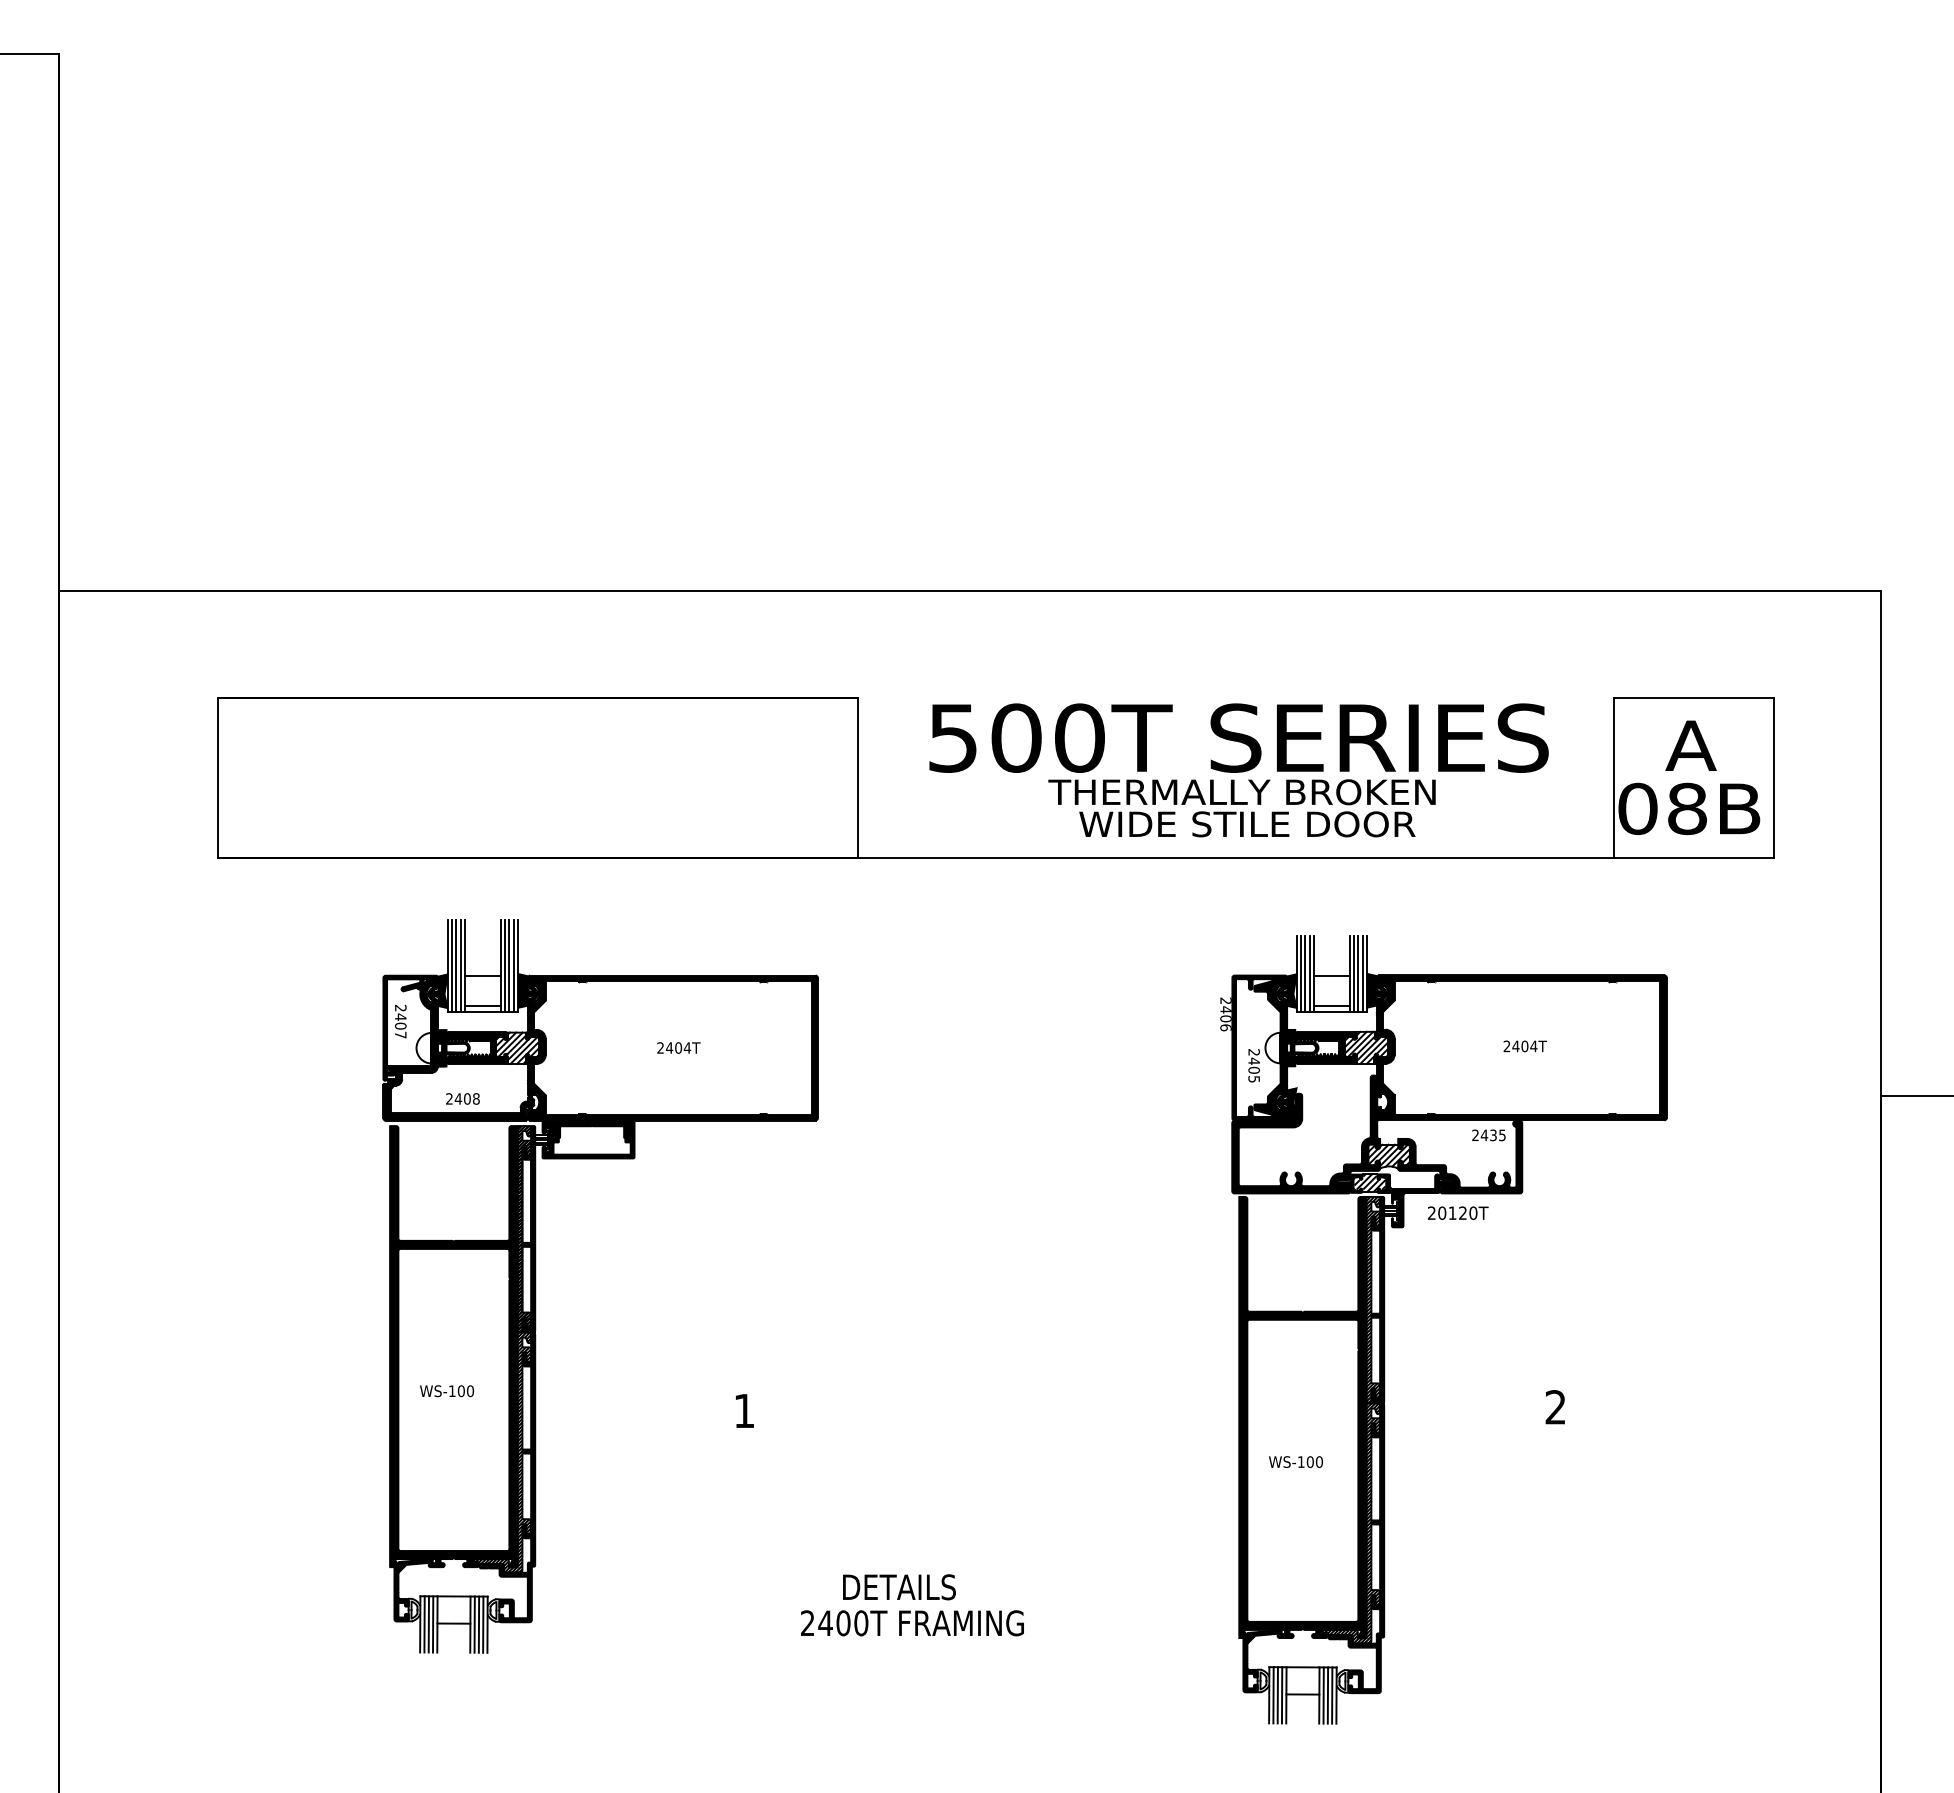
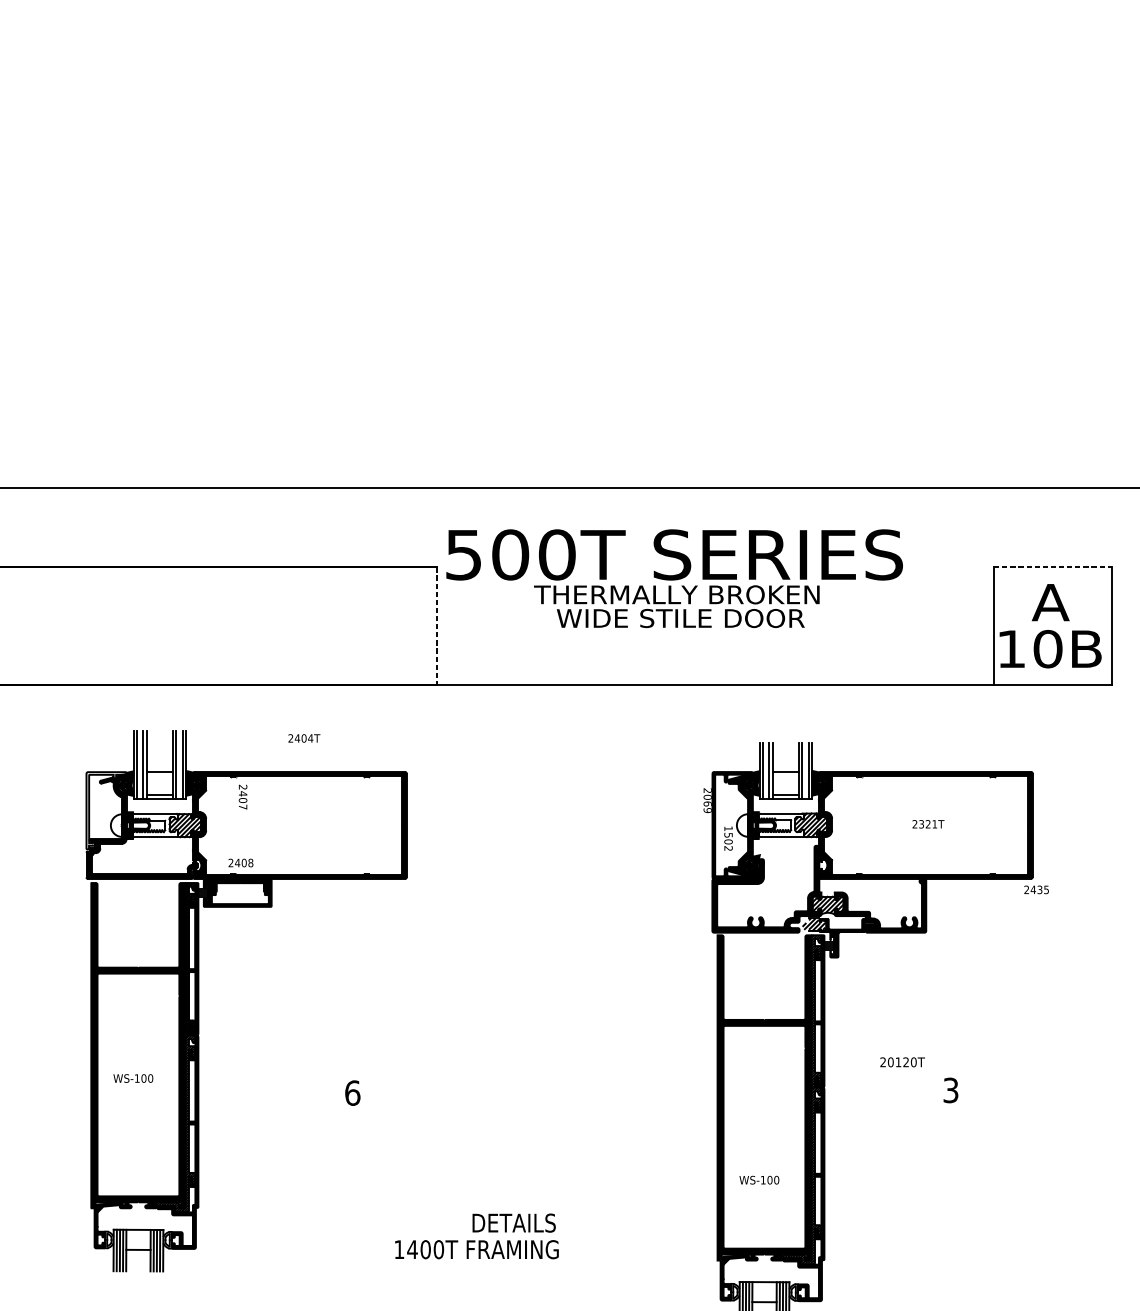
line: (1694, 697) -> (1053, 566), solid -> dashed
text: (1238, 770) -> (674, 578), moved
line: (858, 777) -> (436, 625), solid -> dashed
text: (1662, 808) -> (1029, 648), 08B -> 10B
line: (456, 965) -> (140, 764), removed
line: (509, 965) -> (179, 764), removed
line: (1305, 973) -> (766, 770), removed
line: (1358, 973) -> (805, 770), removed
text: (1225, 1018) -> (707, 803), 2406 -> 2069
text: (400, 1021) -> (242, 797), moved
fill: (410, 1027) -> (106, 810), removed
text: (1524, 1046) -> (927, 824), 2404T -> 2321T
fill: (476, 1047) -> (155, 825), removed
text: (678, 1047) -> (304, 738), moved
fill: (1325, 1047) -> (781, 825), removed
text: (1253, 1065) -> (728, 838), 2405 -> 1502
text: (462, 1098) -> (240, 862), moved
text: (1488, 1135) -> (1036, 889), moved
fill: (1350, 1183) -> (799, 925), removed
text: (1458, 1212) -> (902, 1061), moved
text: (1555, 1407) -> (950, 1090), 2 -> 3
text: (744, 1410) -> (352, 1092), 1 -> 6
text: (1295, 1461) -> (759, 1179), moved
text: (899, 1587) -> (514, 1223), moved
text: (807, 1622) -> (399, 1249), 2400T -> 1400T

